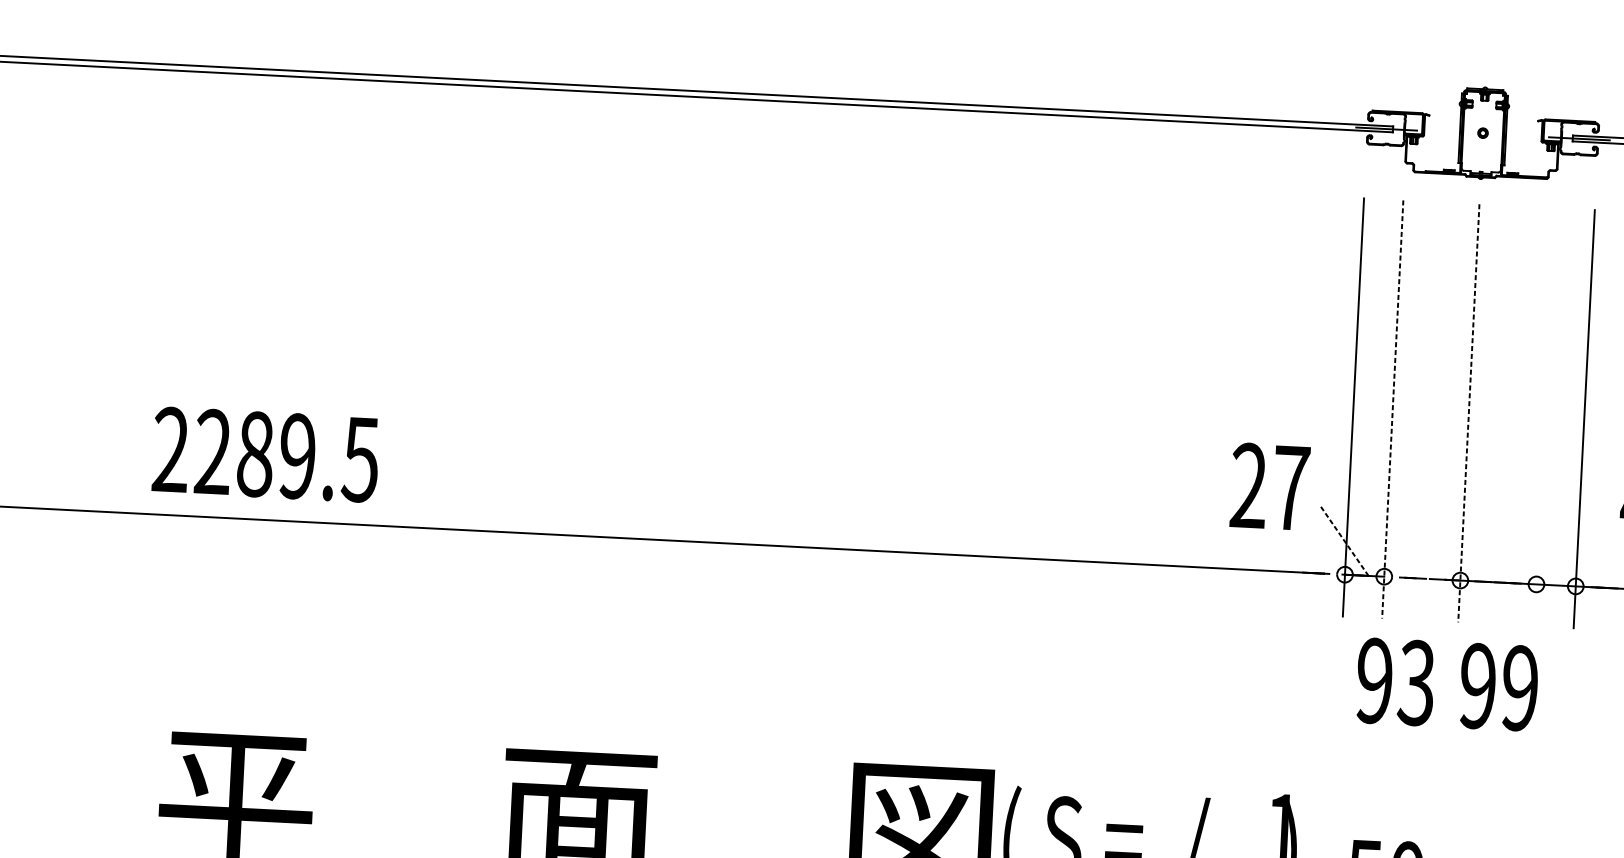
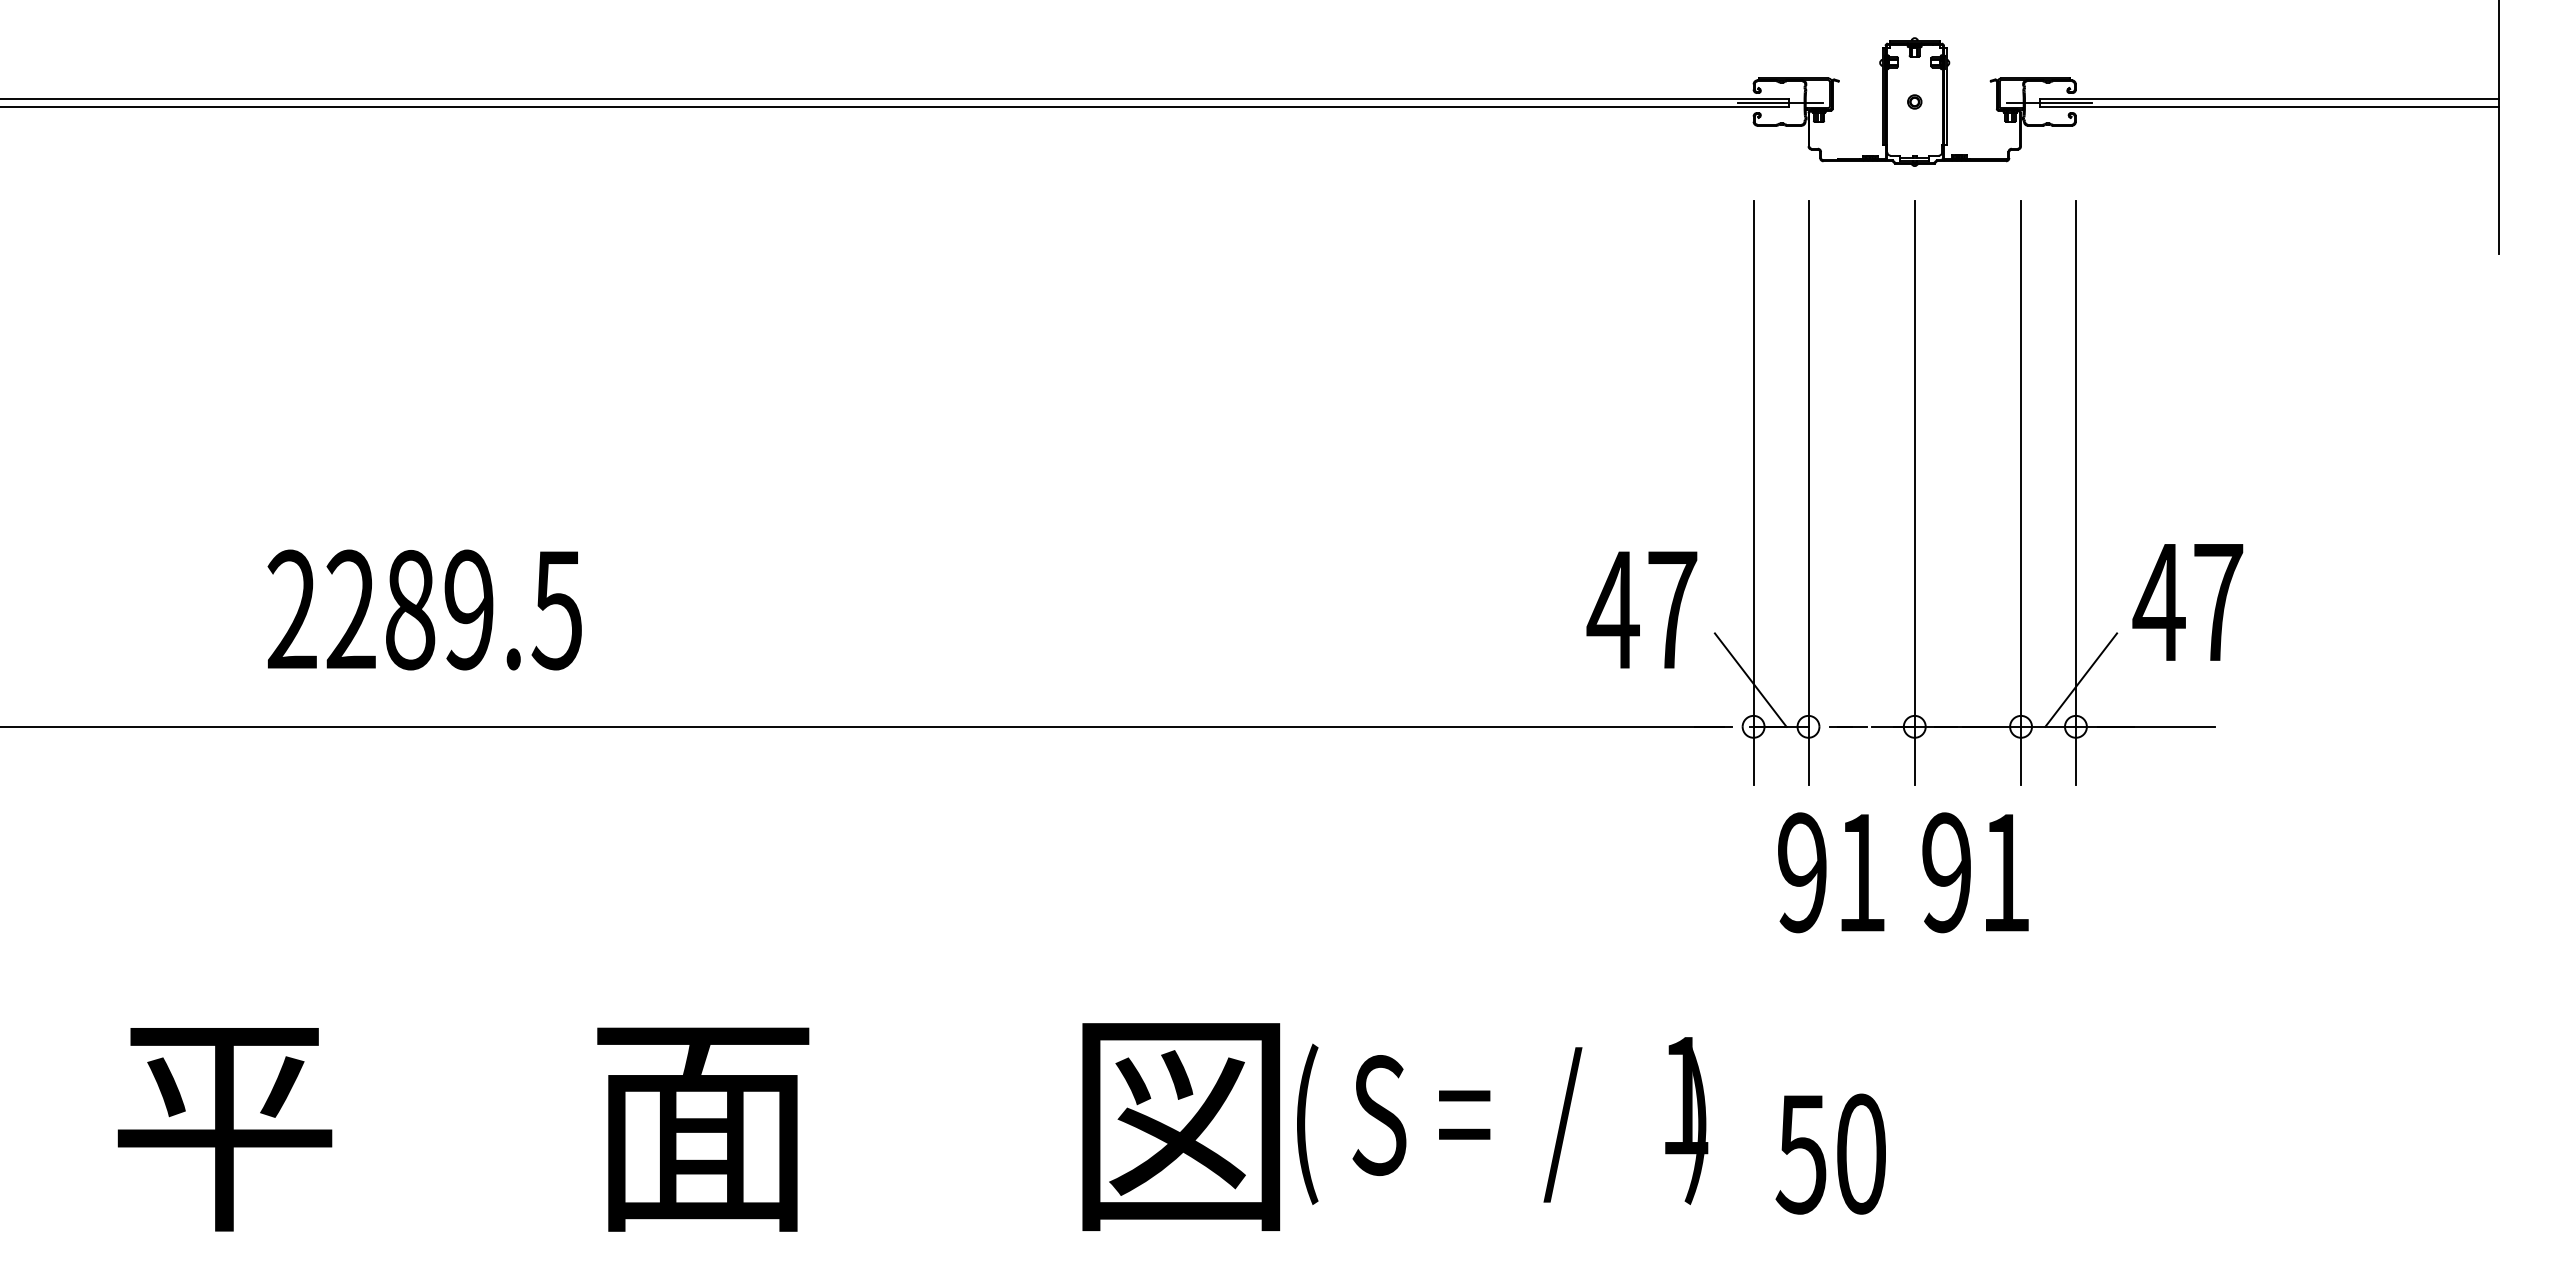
line: (1392, 409) -> (1808, 493), dashed -> solid
line: (1468, 413) -> (1914, 493), dashed -> solid
line: (1545, 417) -> (2021, 493), added
text: (265, 454) -> (424, 609), moved
text: (1248, 484) -> (1612, 608), 27 -> 47
line: (1344, 541) -> (1750, 680), dashed -> solid
line: (1581, 552) -> (2081, 679), added
text: (1416, 682) -> (1860, 872), 93 -> 91
text: (1520, 688) -> (2005, 872), 99 -> 91

